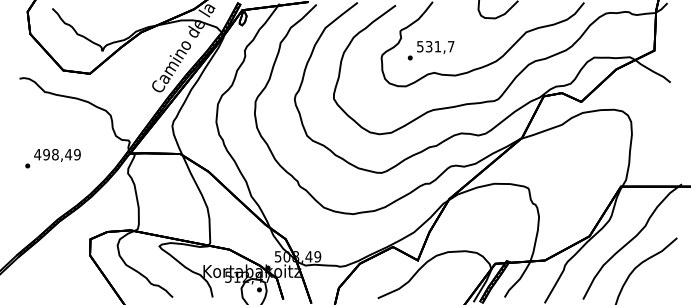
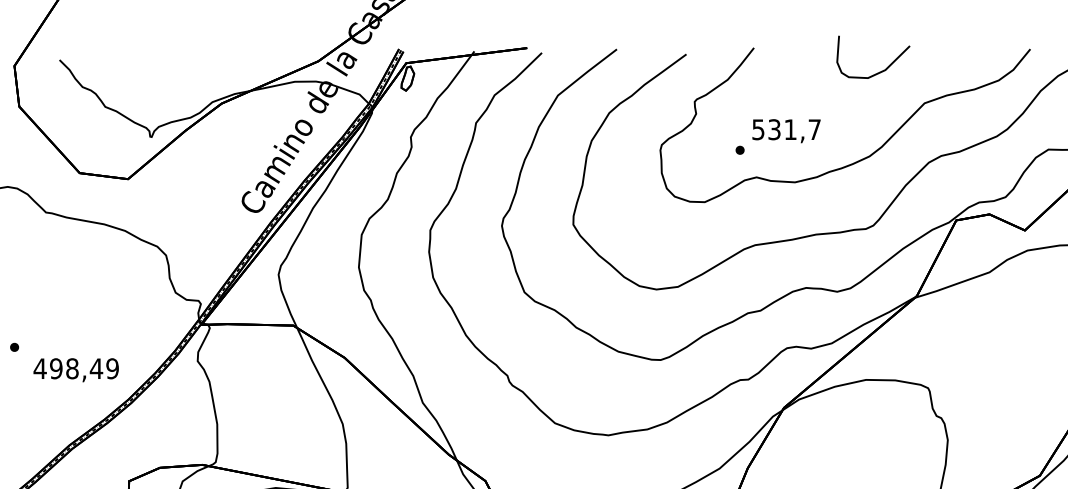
text: (430, 50) -> (777, 136), moved
text: (57, 155) -> (76, 370), moved

